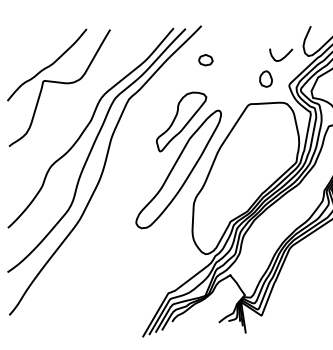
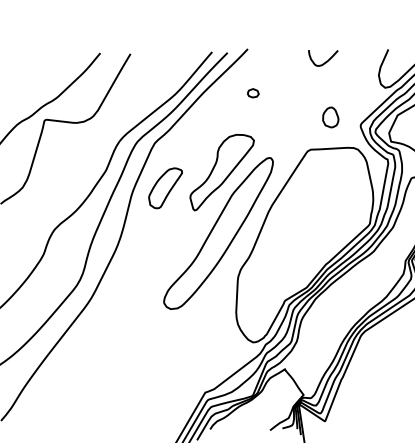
curve: (282, 57) -> (324, 61), moved
part: (205, 60) -> (252, 93), size x0.62
part: (137, 133) -> (165, 187), added

